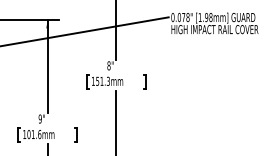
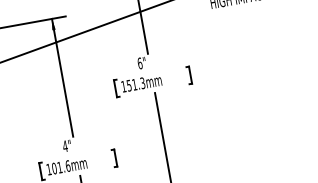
text: (108, 65) -> (139, 63), 8" -> 6"
text: (39, 118) -> (64, 145), 9" -> 4"

